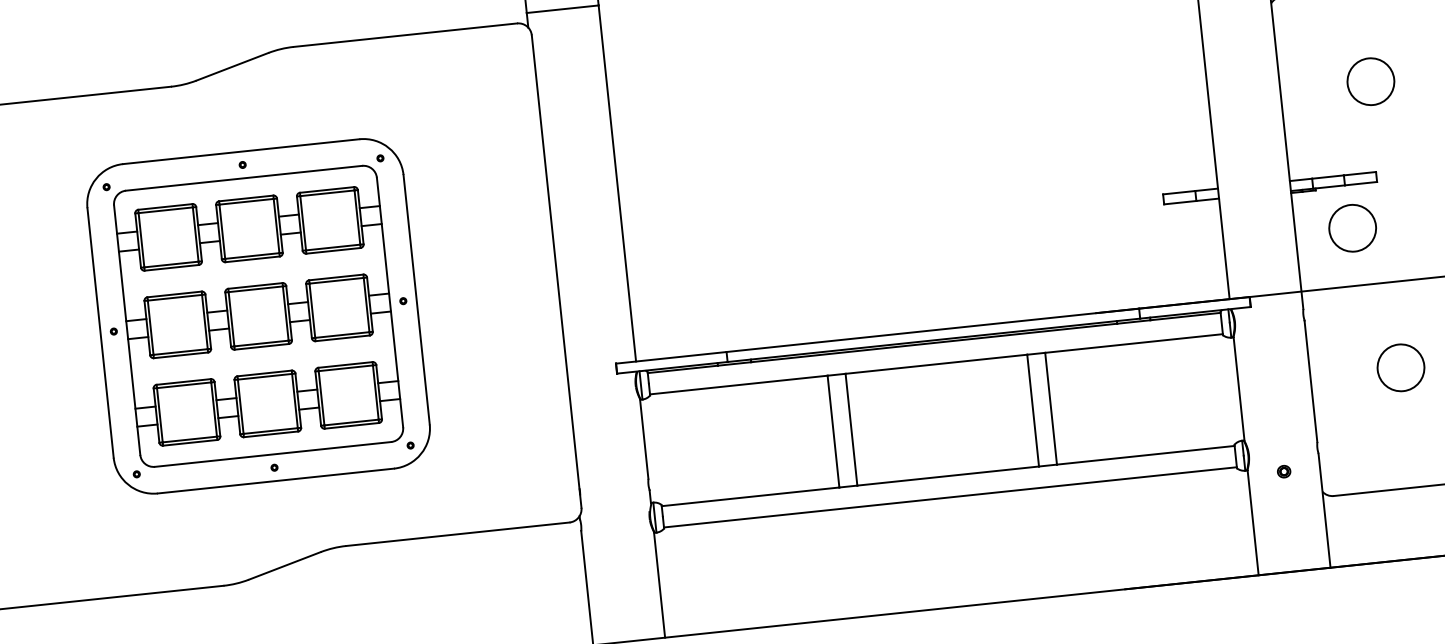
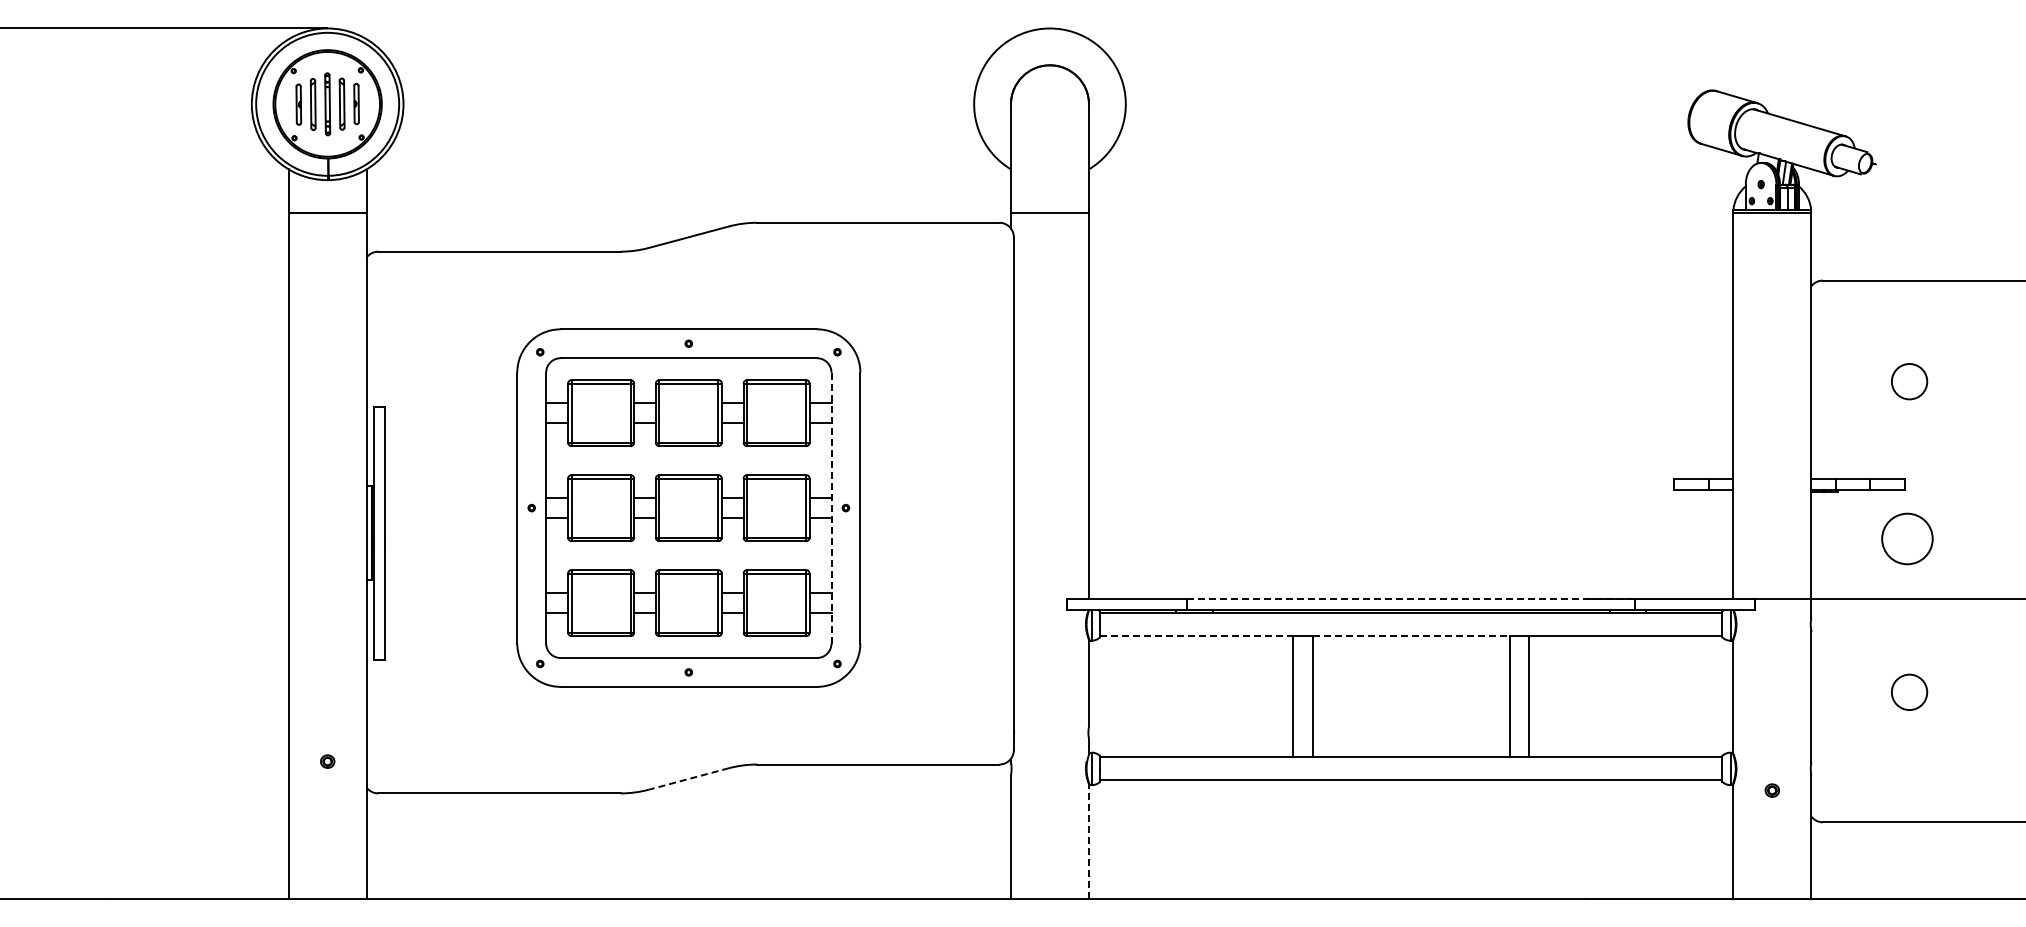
circle: (1370, 81) -> (1909, 381), size x0.7
circle: (1352, 227) -> (1907, 538), moved
line: (389, 301) -> (831, 507), solid -> dashed
line: (933, 330) -> (1411, 599), solid -> dashed
line: (936, 364) -> (1411, 636), solid -> dashed
circle: (1400, 368) -> (1909, 692), size x0.7
line: (739, 385) -> (1197, 636), solid -> dashed
line: (284, 565) -> (688, 778), solid -> dashed
line: (659, 584) -> (1089, 841), solid -> dashed

